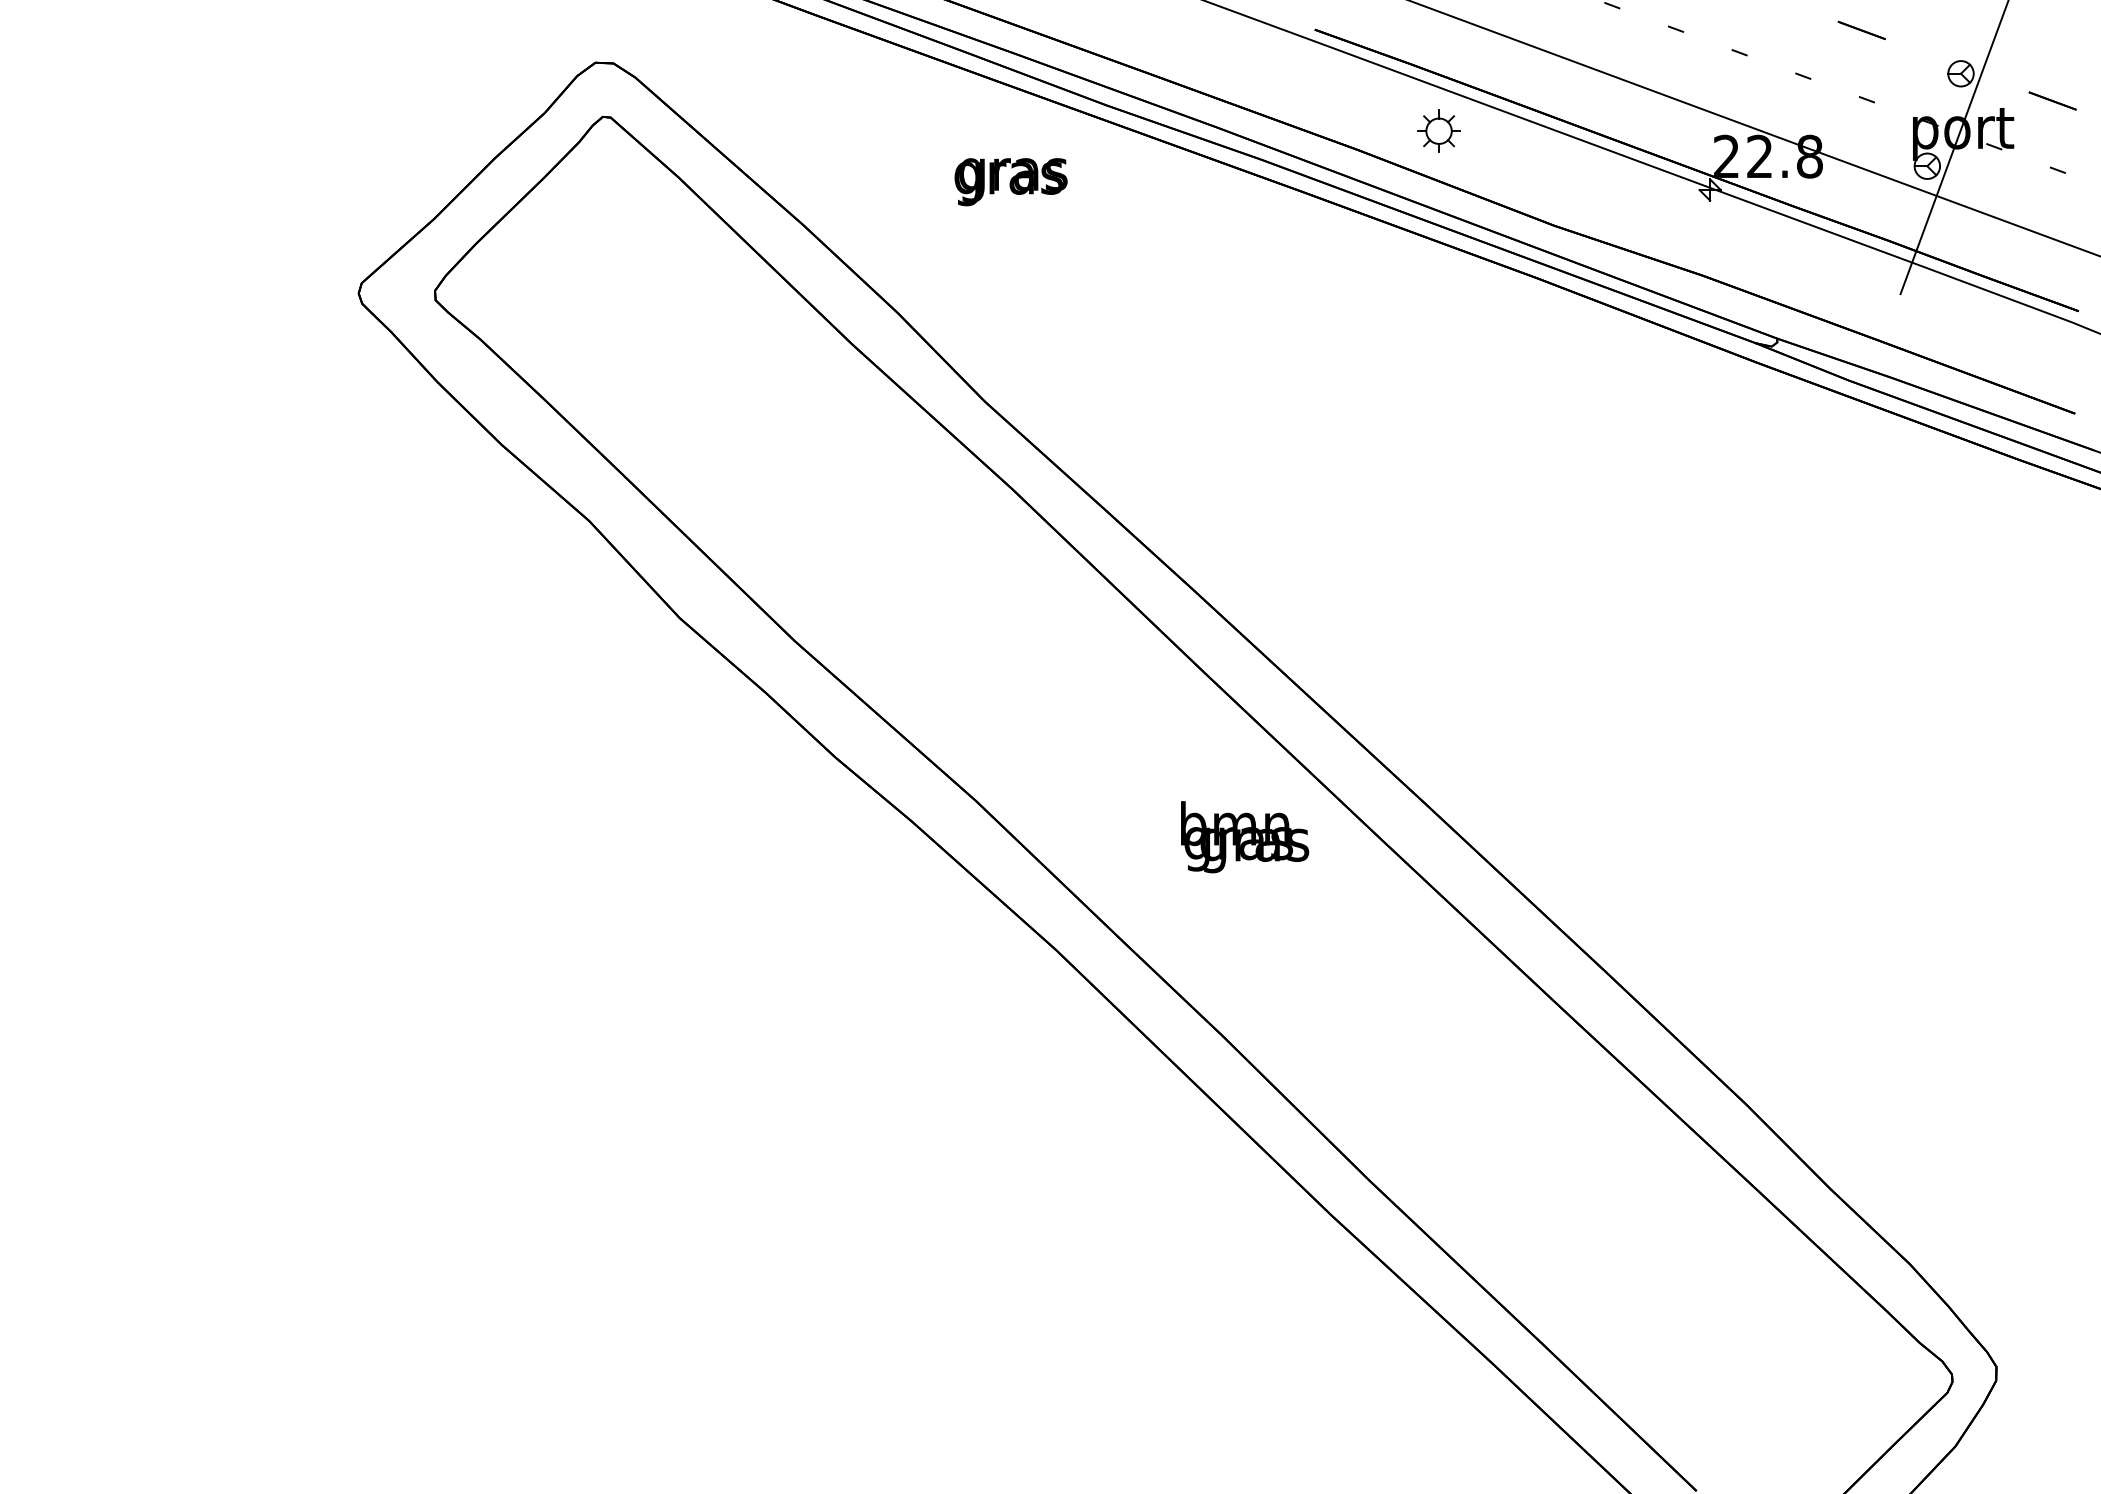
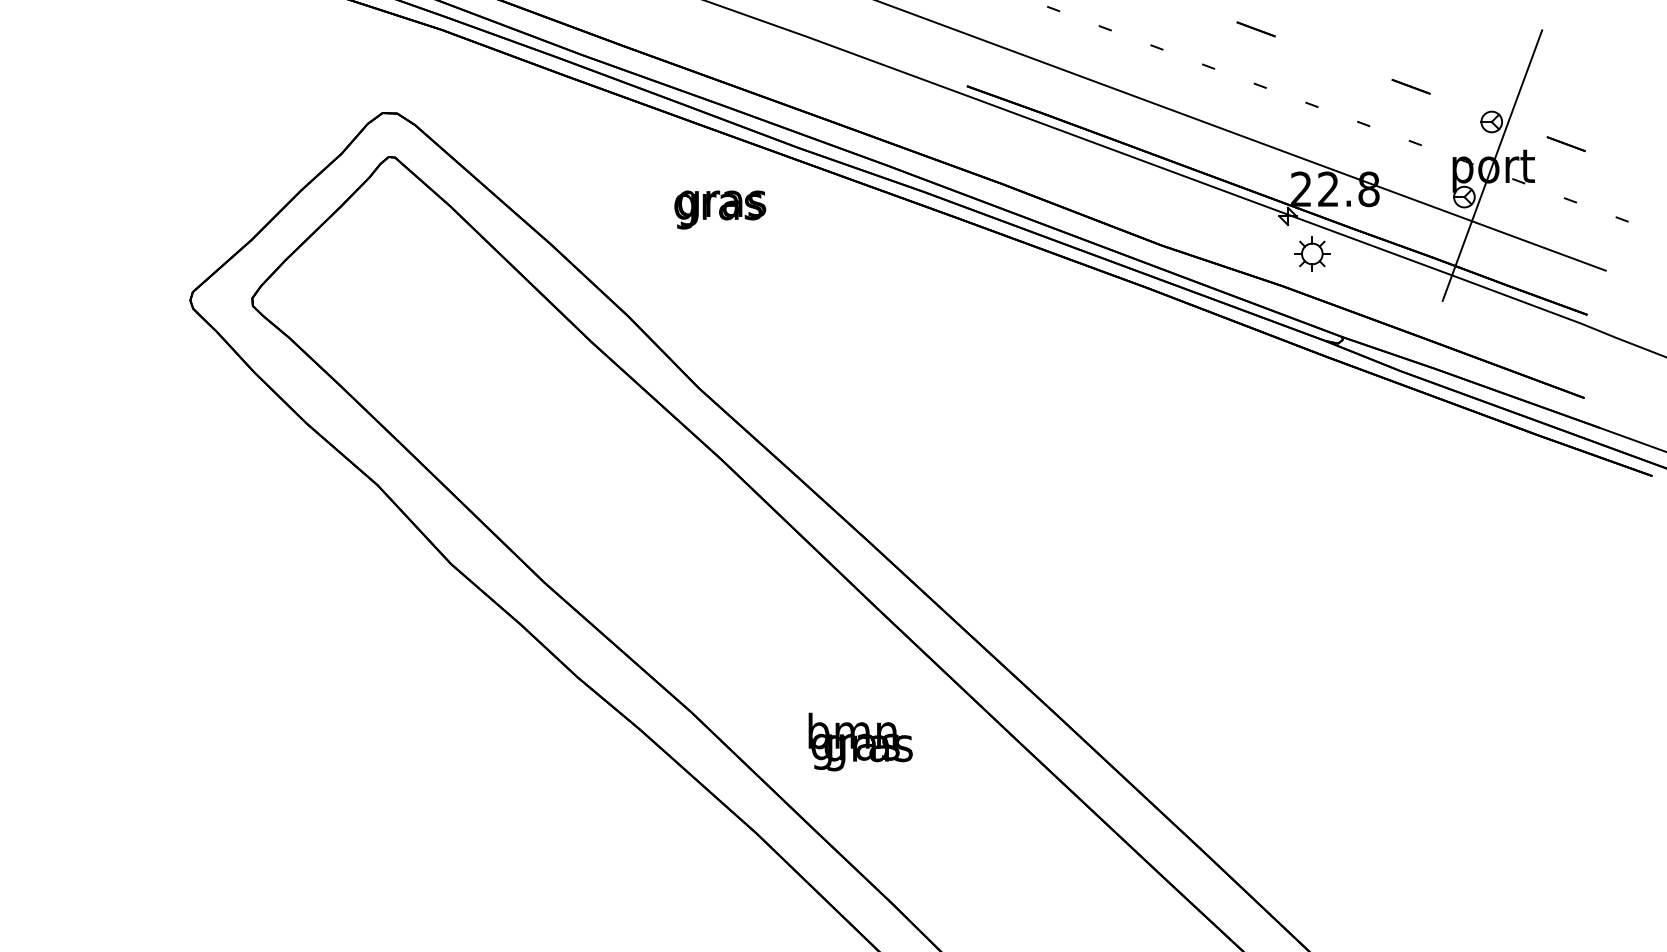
part: (1438, 130) -> (1311, 253), moved
text: (1245, 837) -> (861, 742), moved

